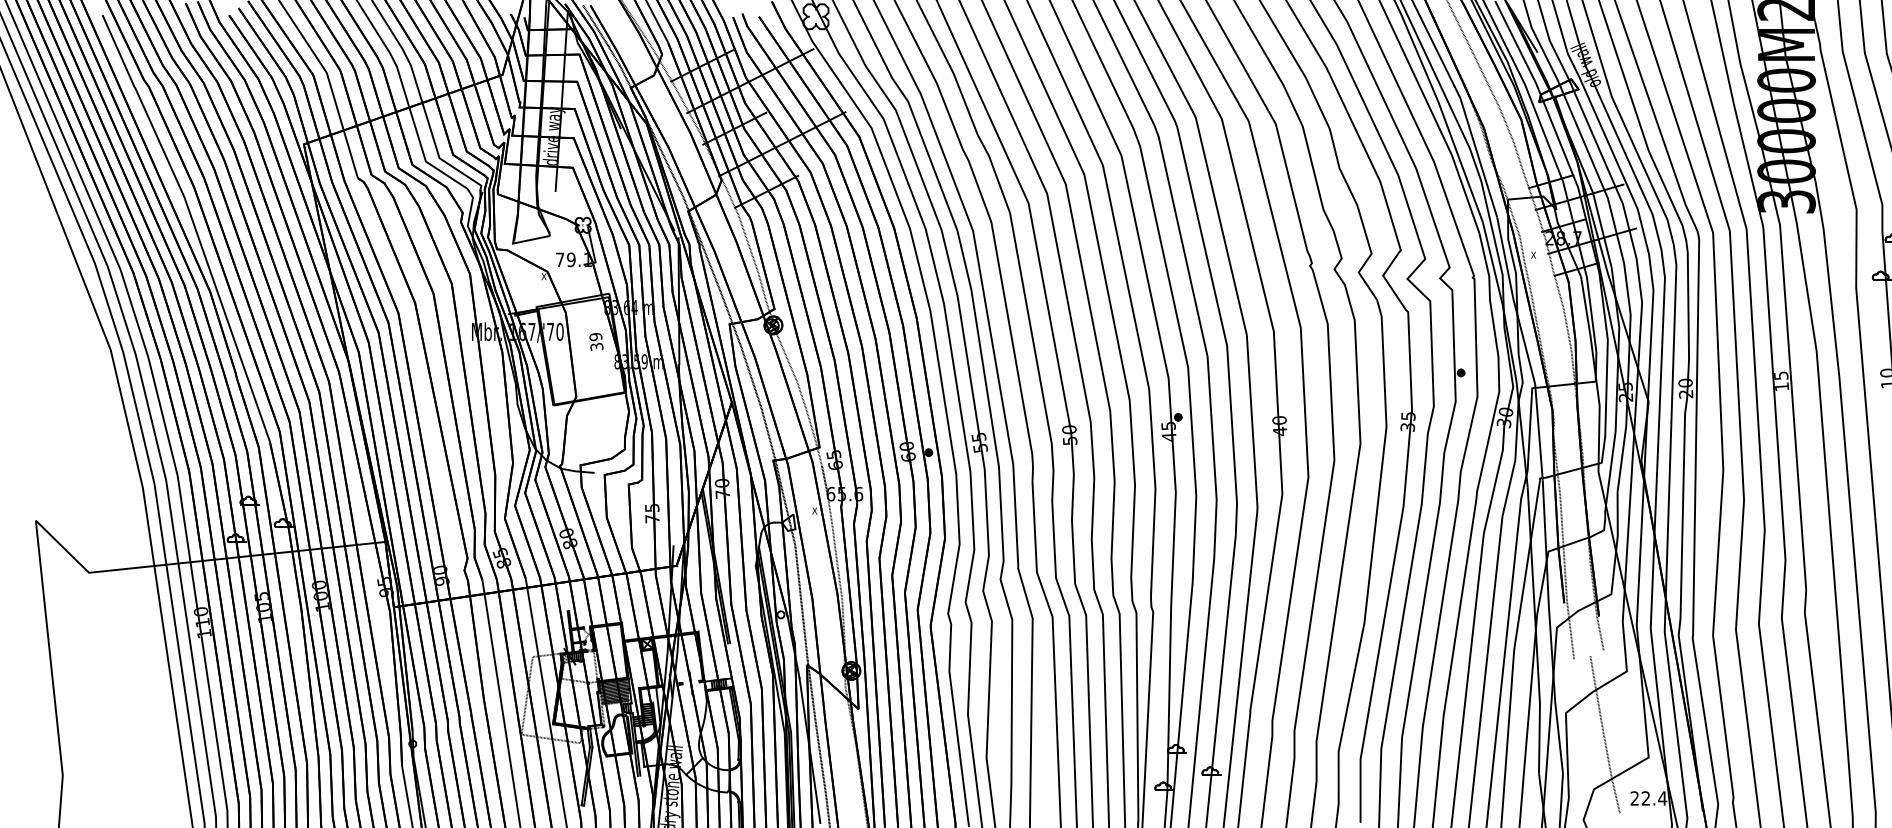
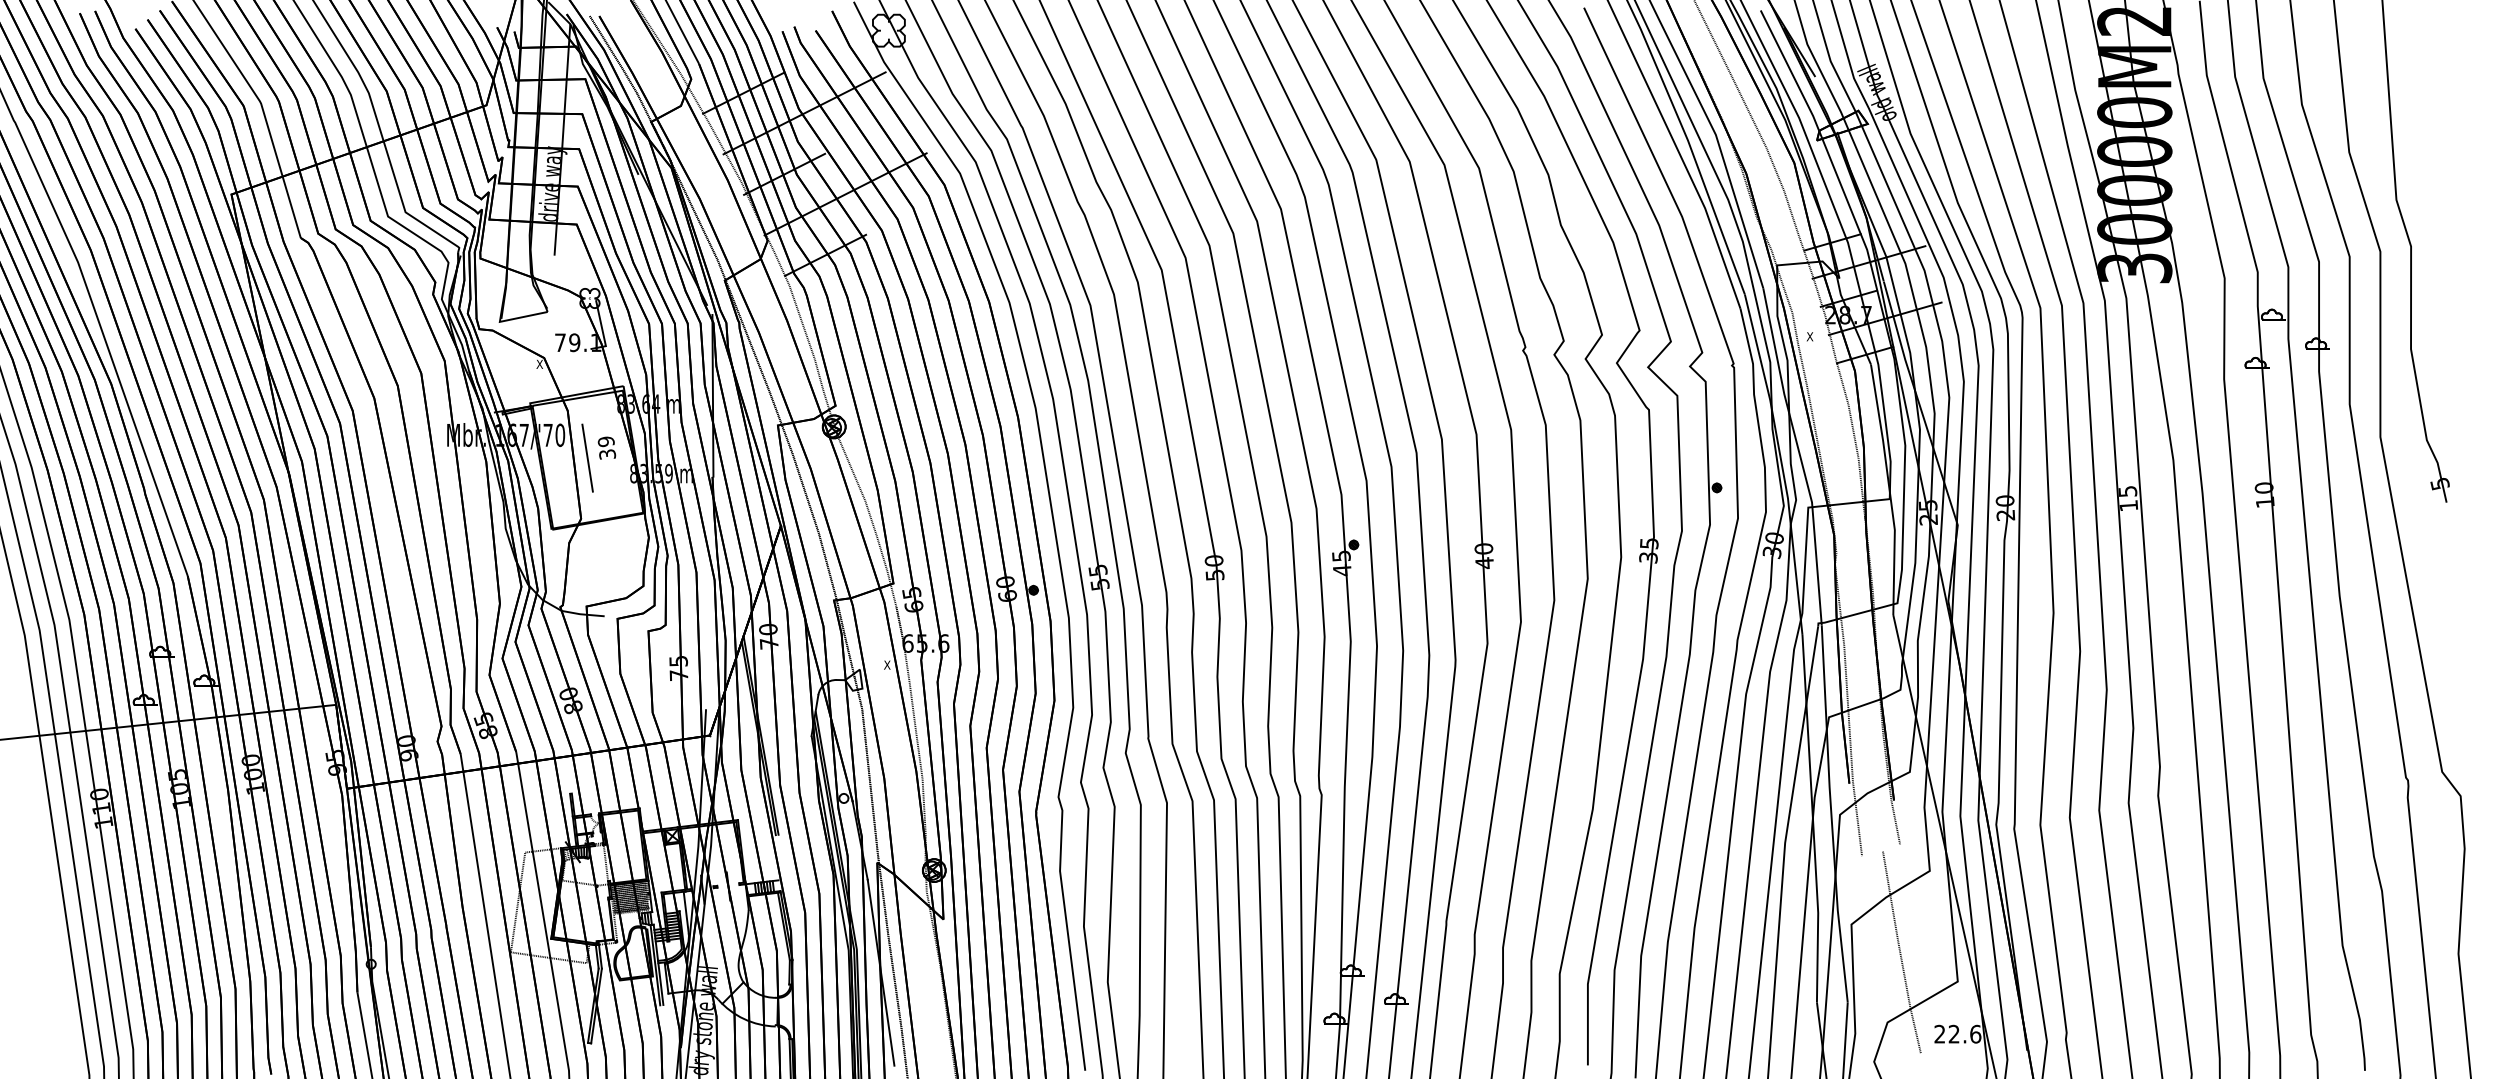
line: (581, 349) -> (587, 457), added
text: (1662, 797) -> (1975, 1033), 22.4 -> 22.6

